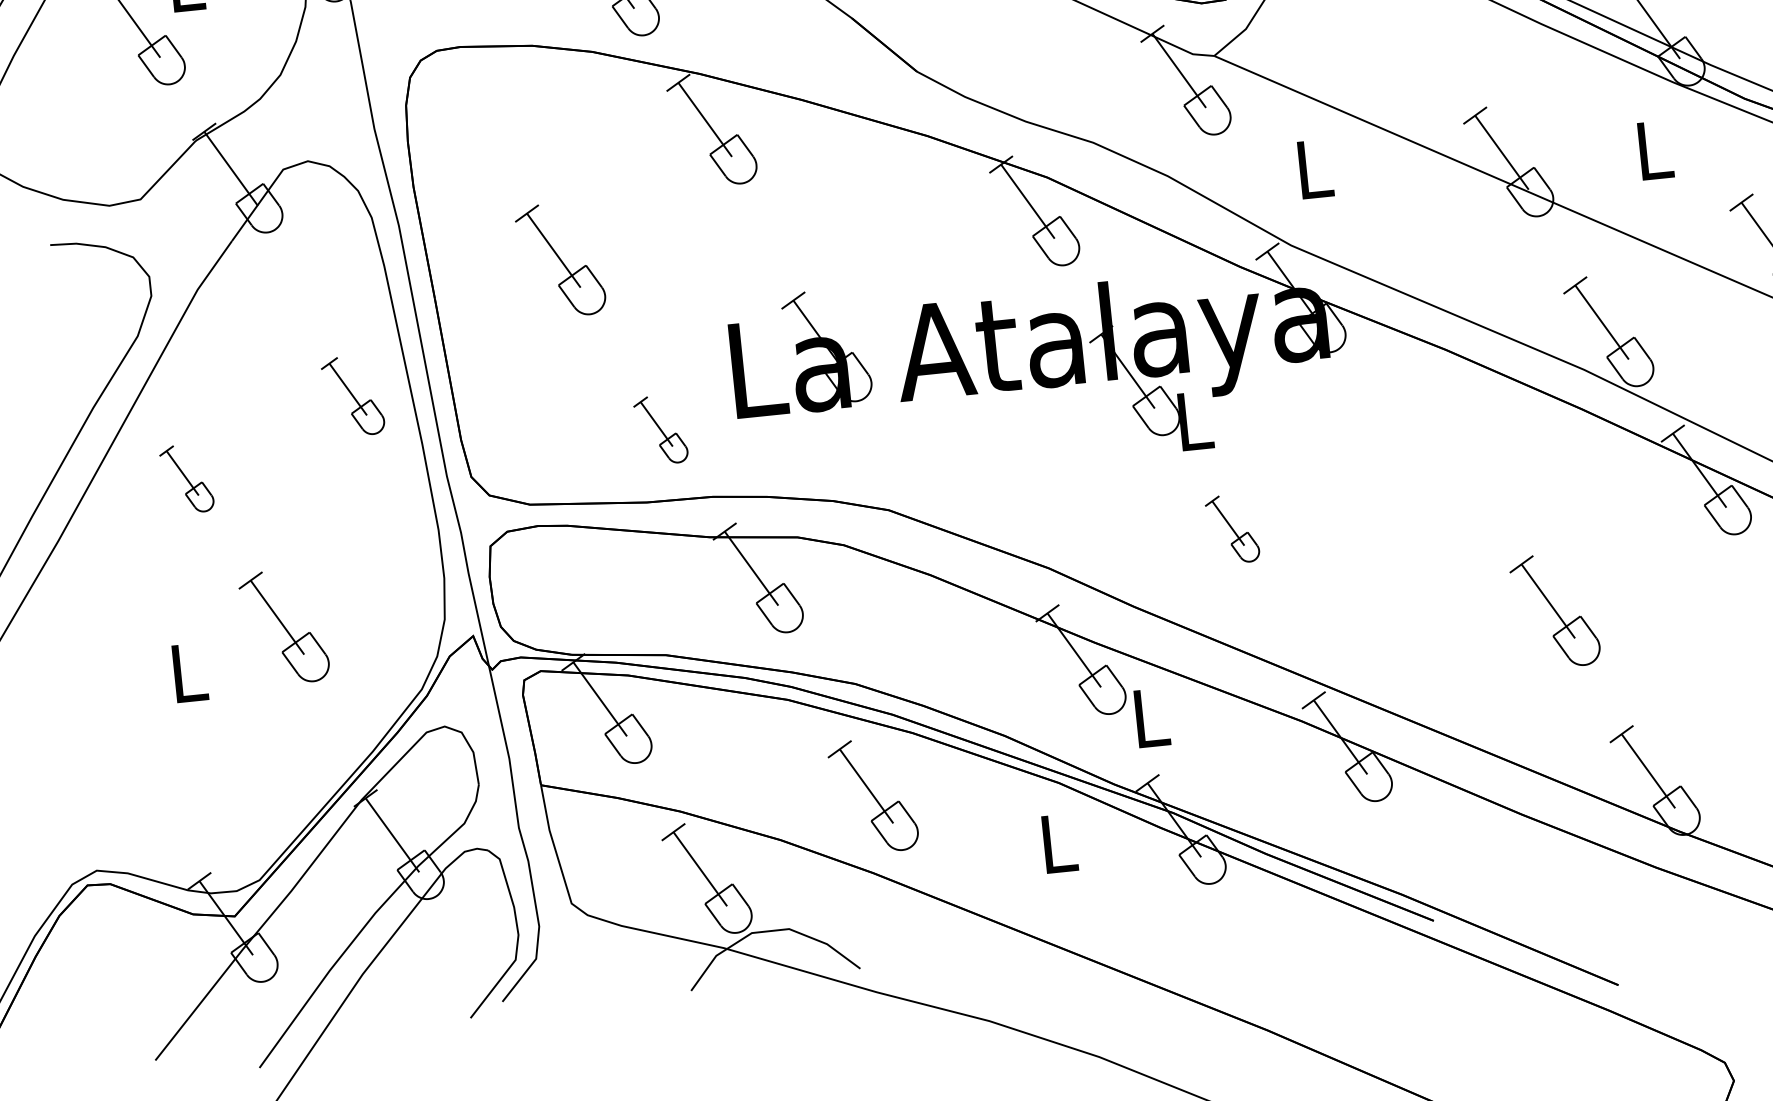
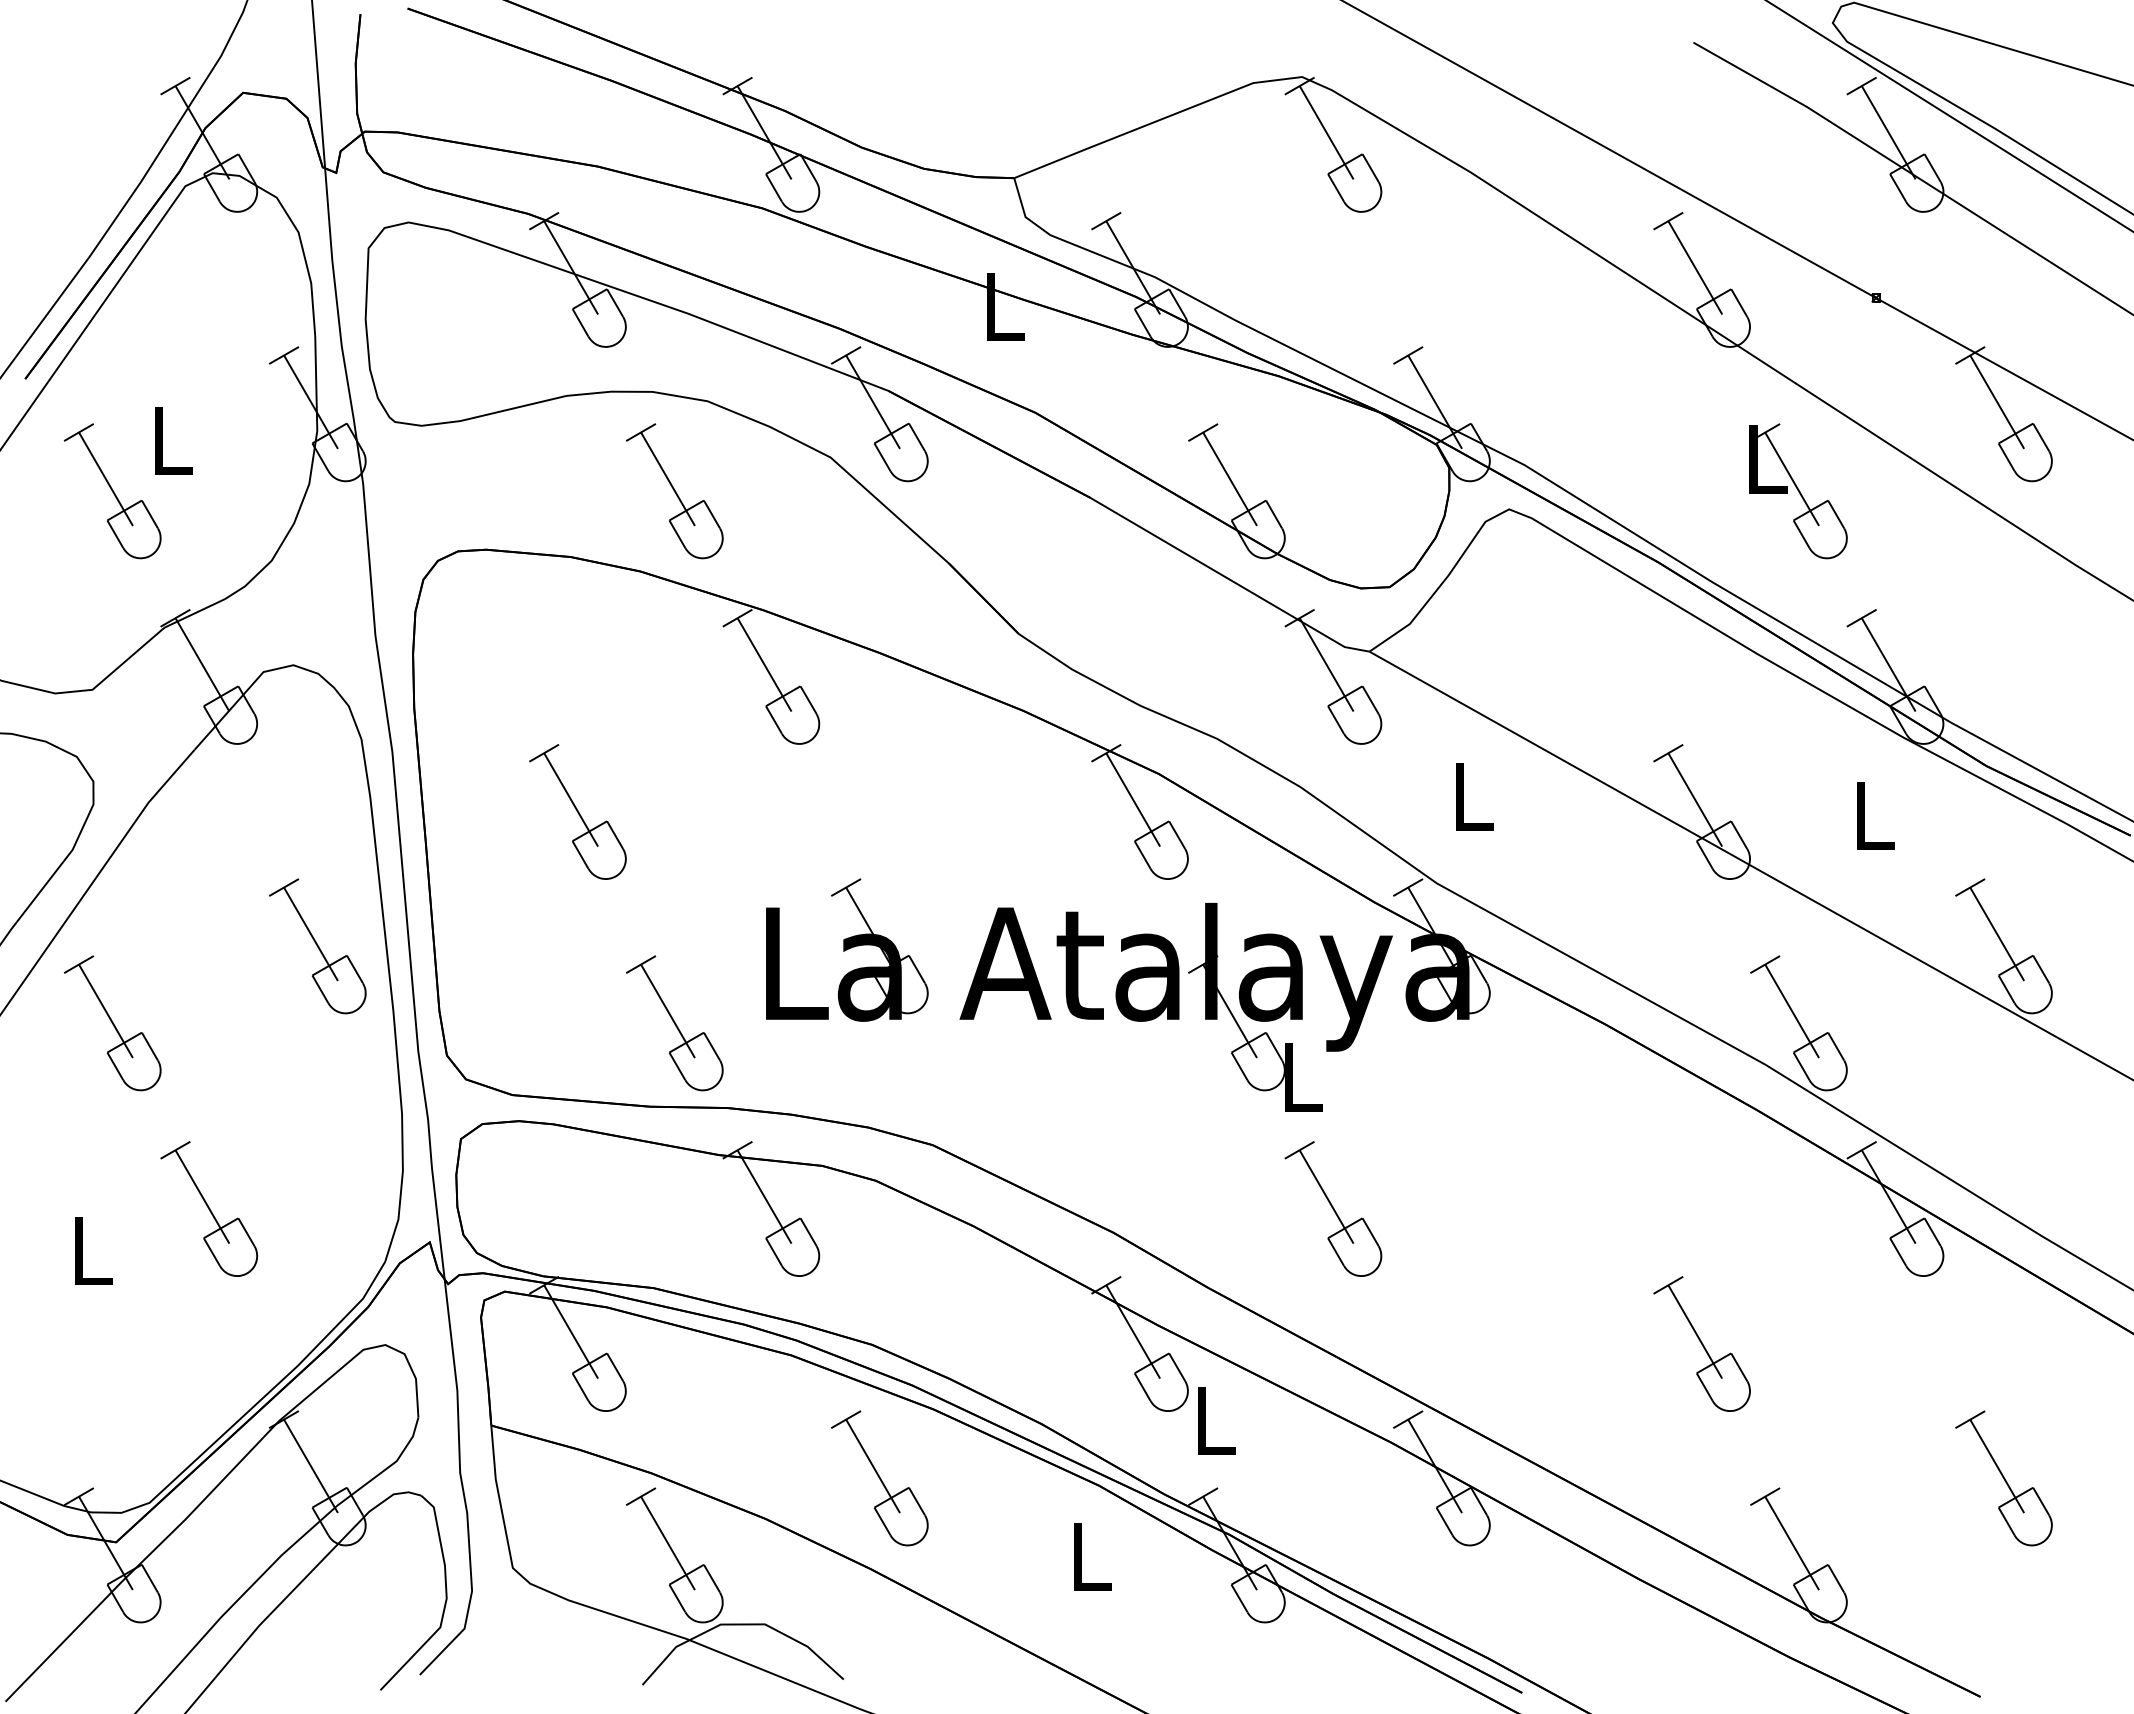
part: (352, 396) -> (317, 946), size x1.43
part: (660, 430) -> (674, 1023), size x1.67
part: (186, 479) -> (112, 1023), size x1.67
part: (1232, 528) -> (1333, 1208), size x1.67

